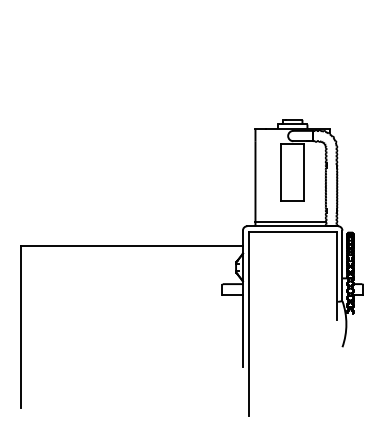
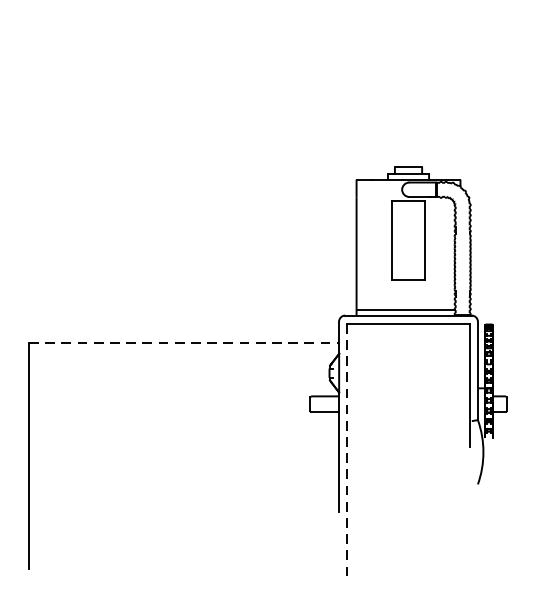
line: (132, 245) -> (184, 342), solid -> dashed
line: (248, 324) -> (346, 452), solid -> dashed

